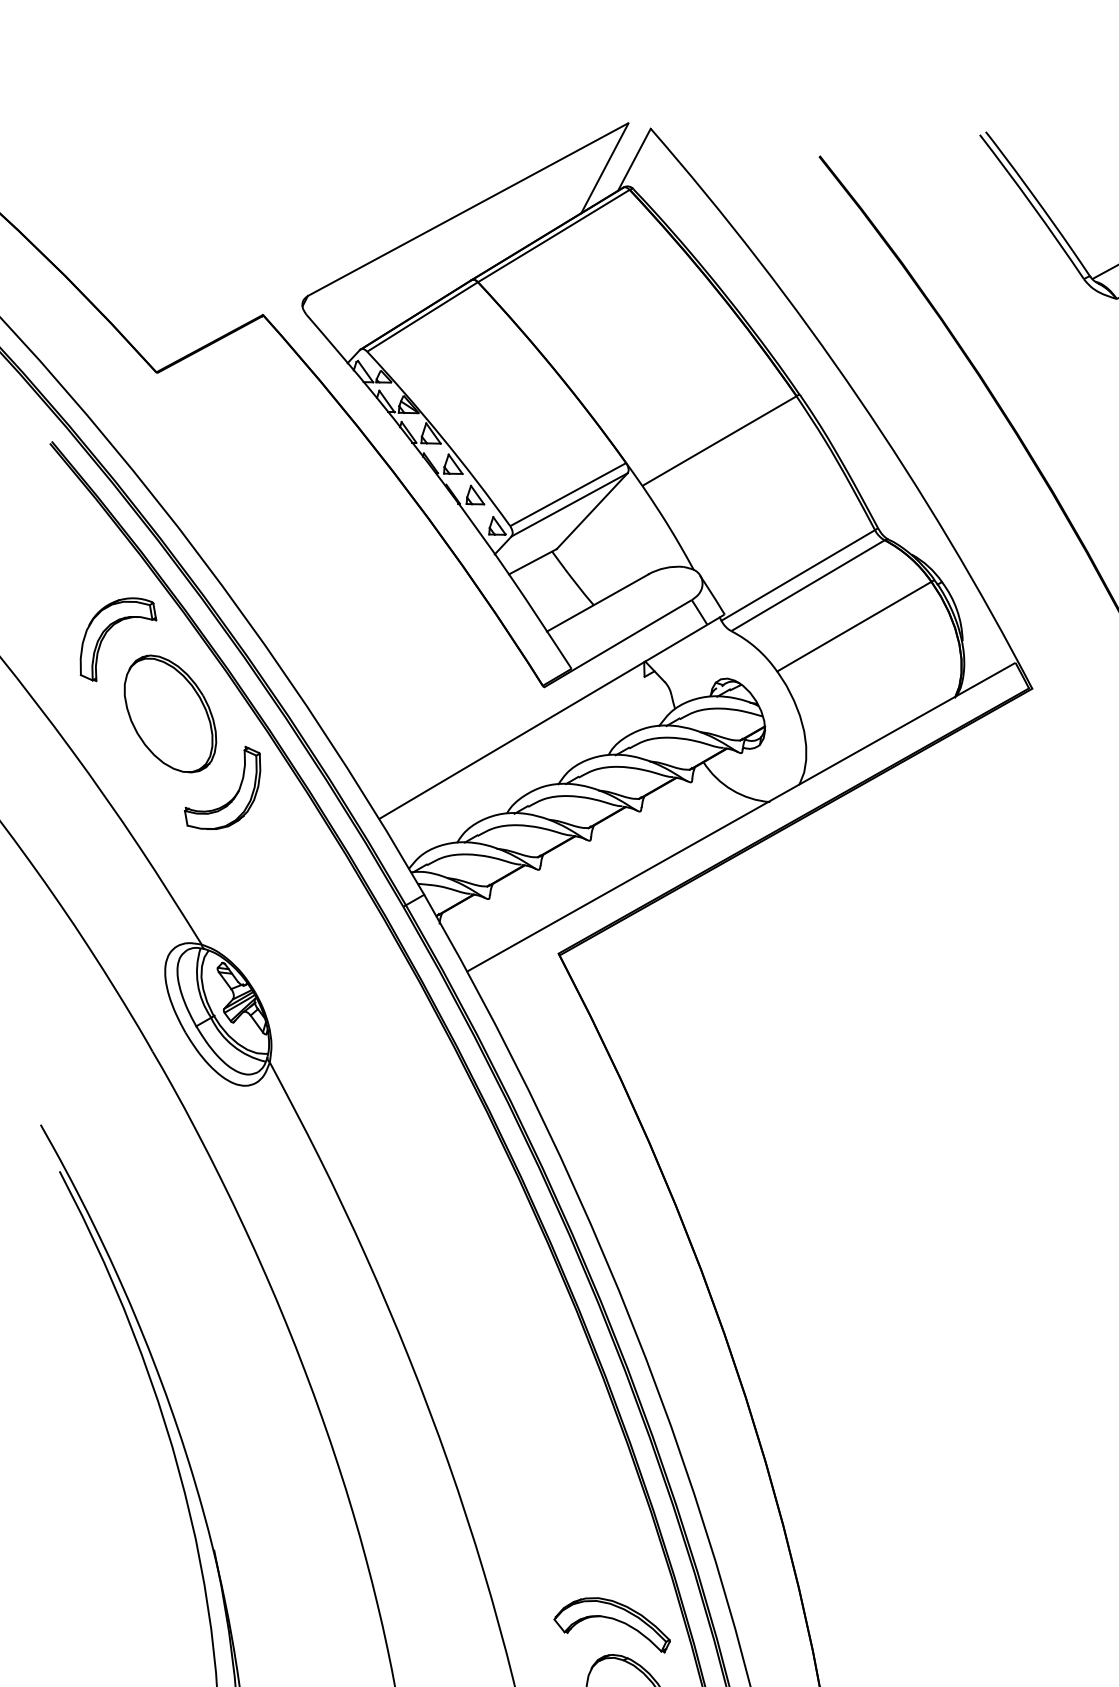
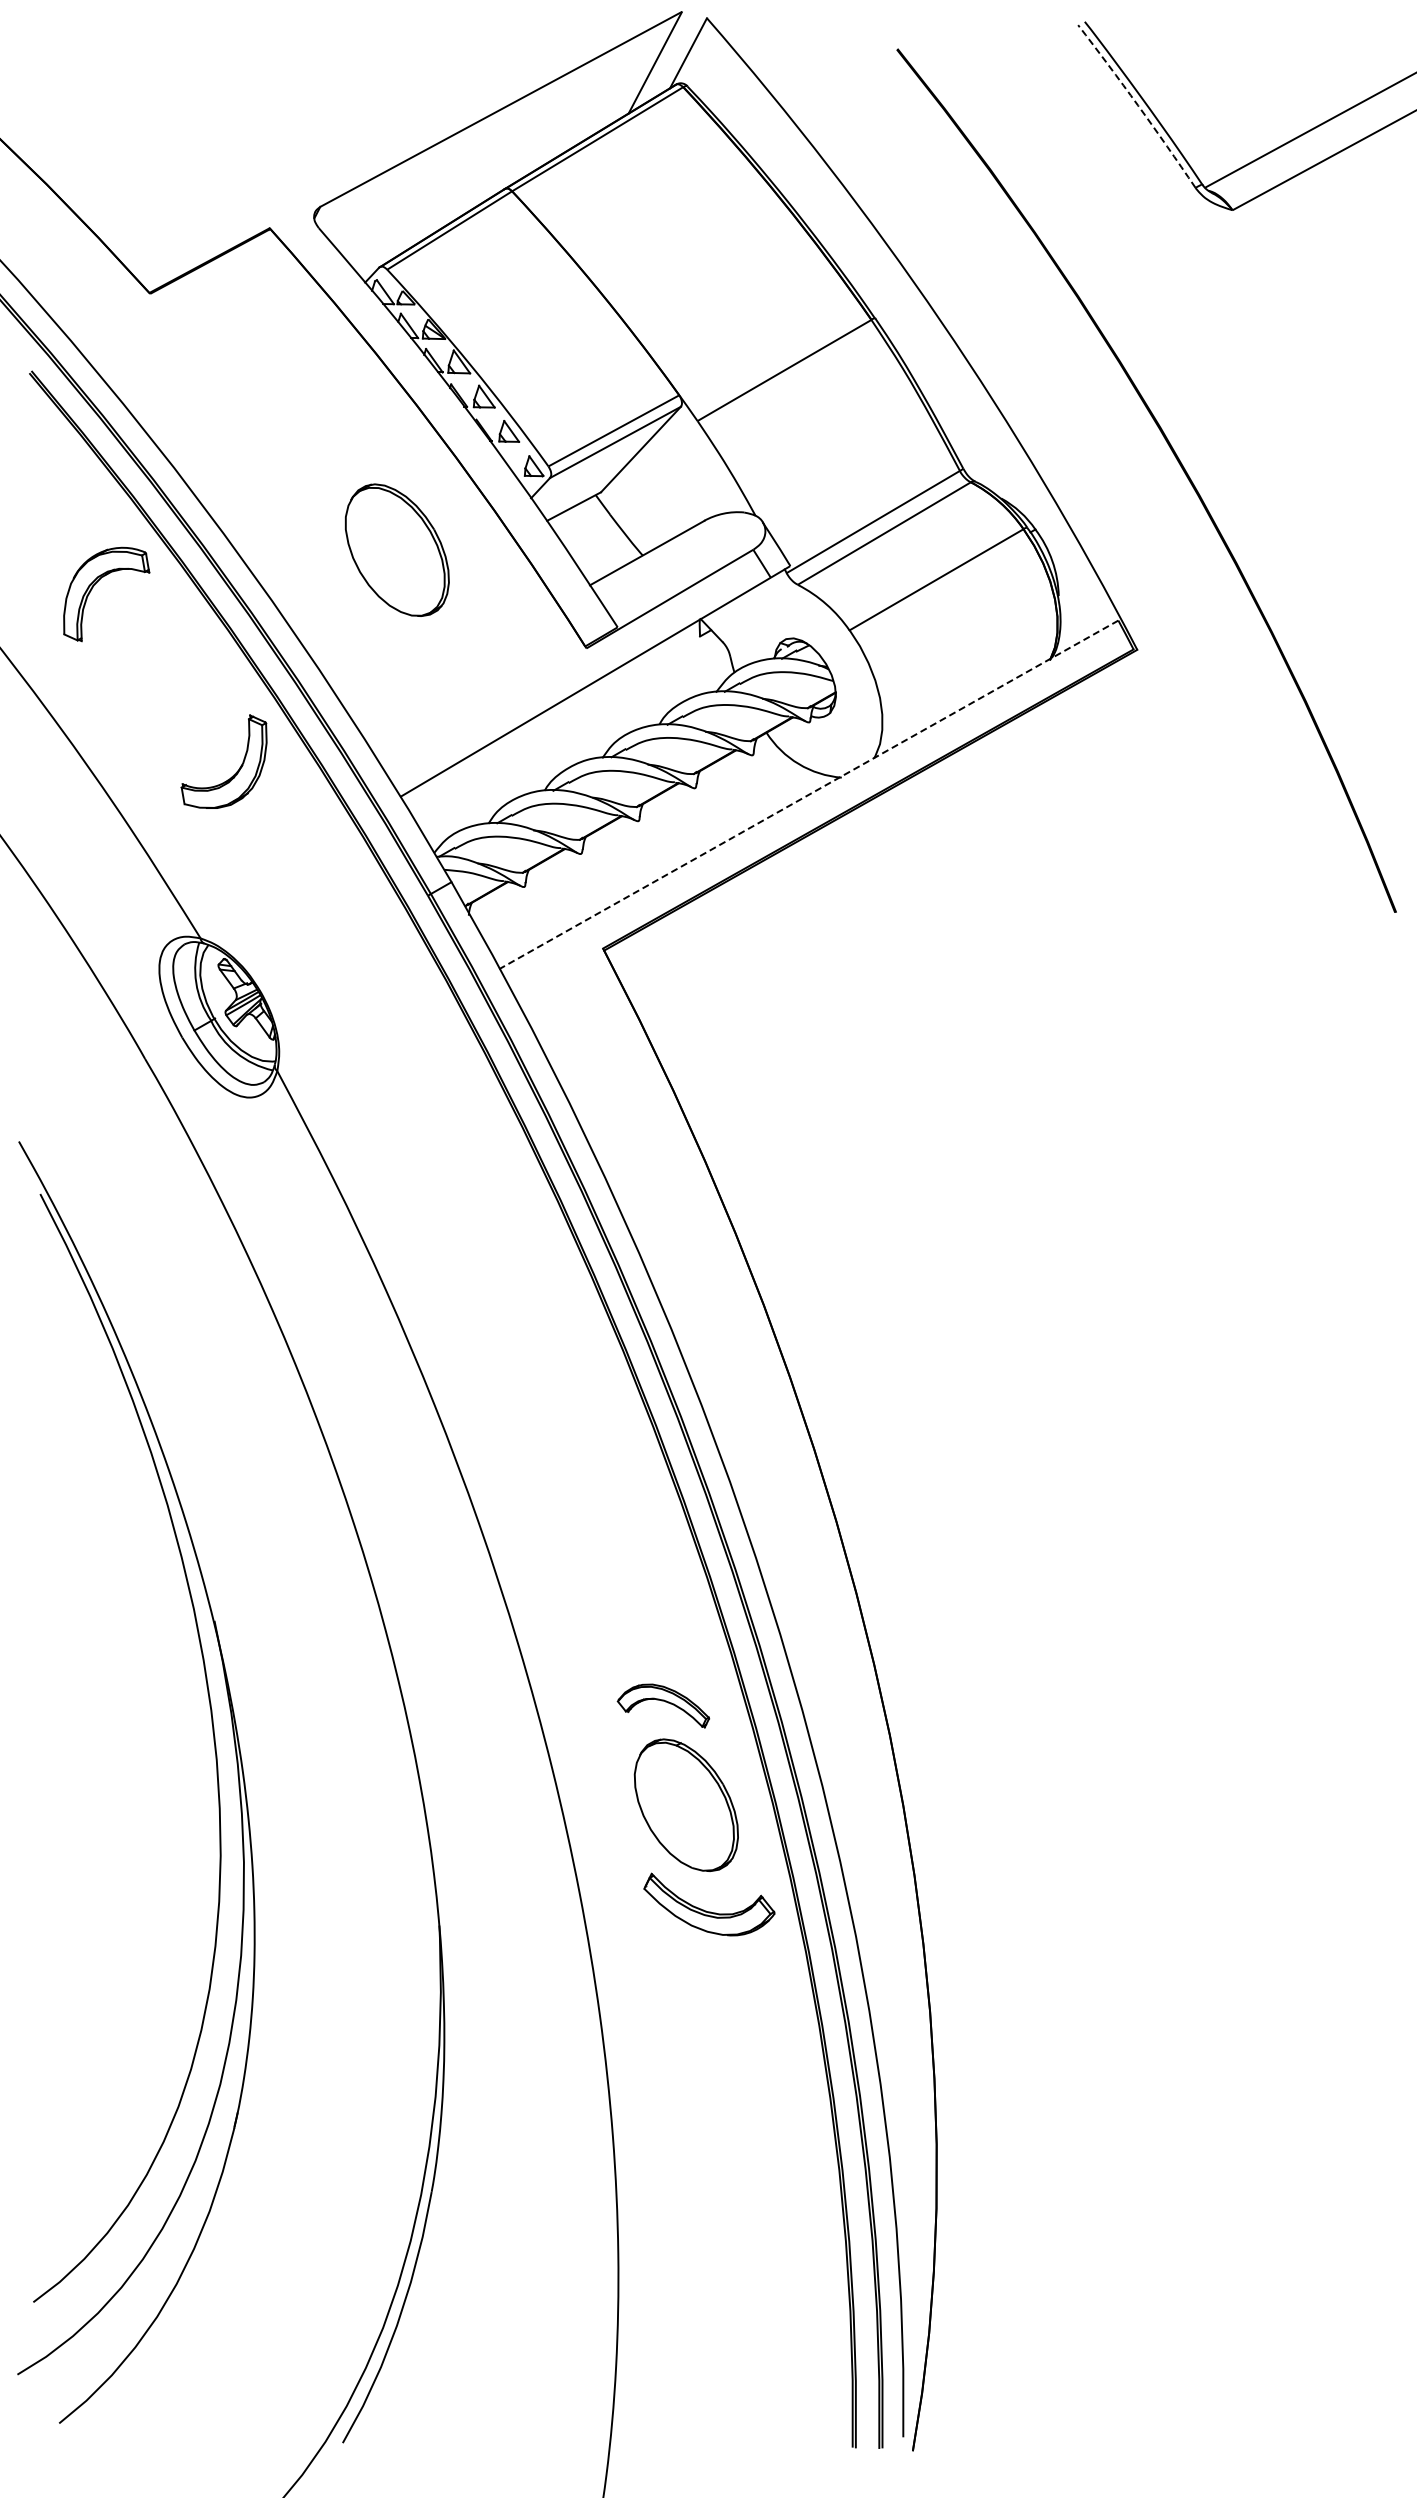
arc: (1033, 206) -> (1138, 105), solid -> dashed
part: (169, 713) -> (396, 549), moved
line: (740, 817) -> (808, 795), solid -> dashed
part: (612, 1624) -> (663, 1705), size x0.7

